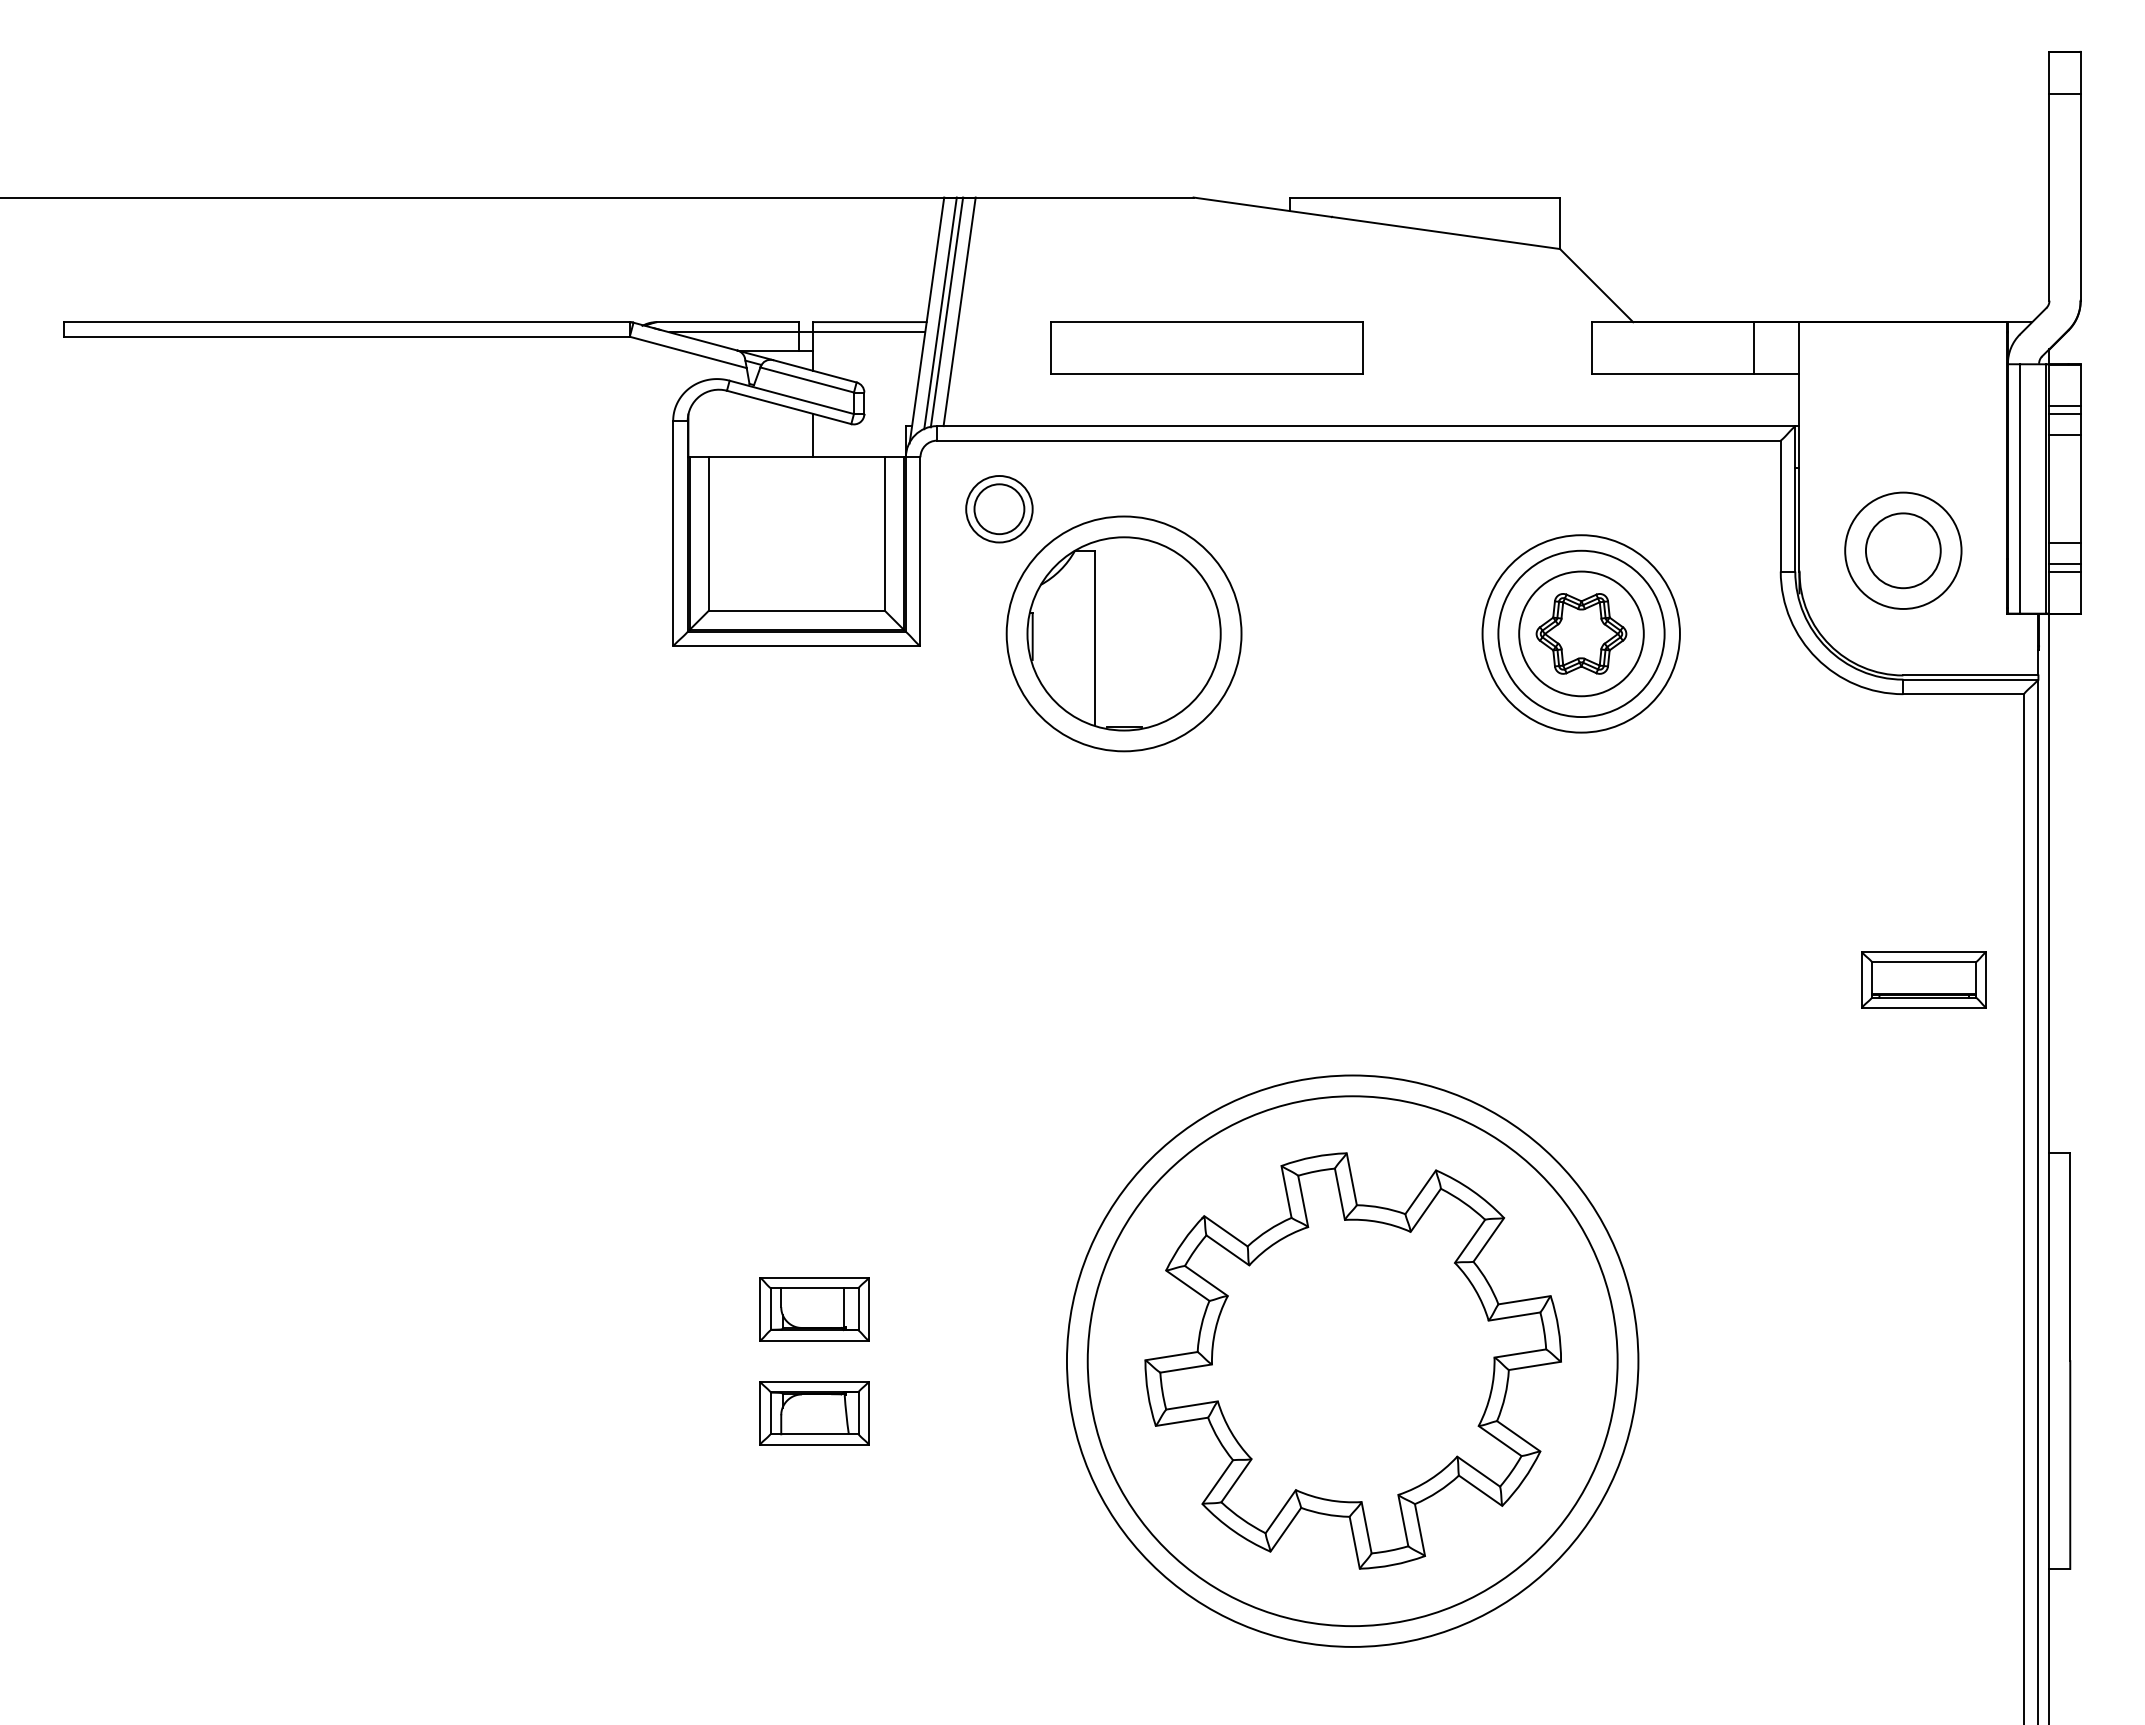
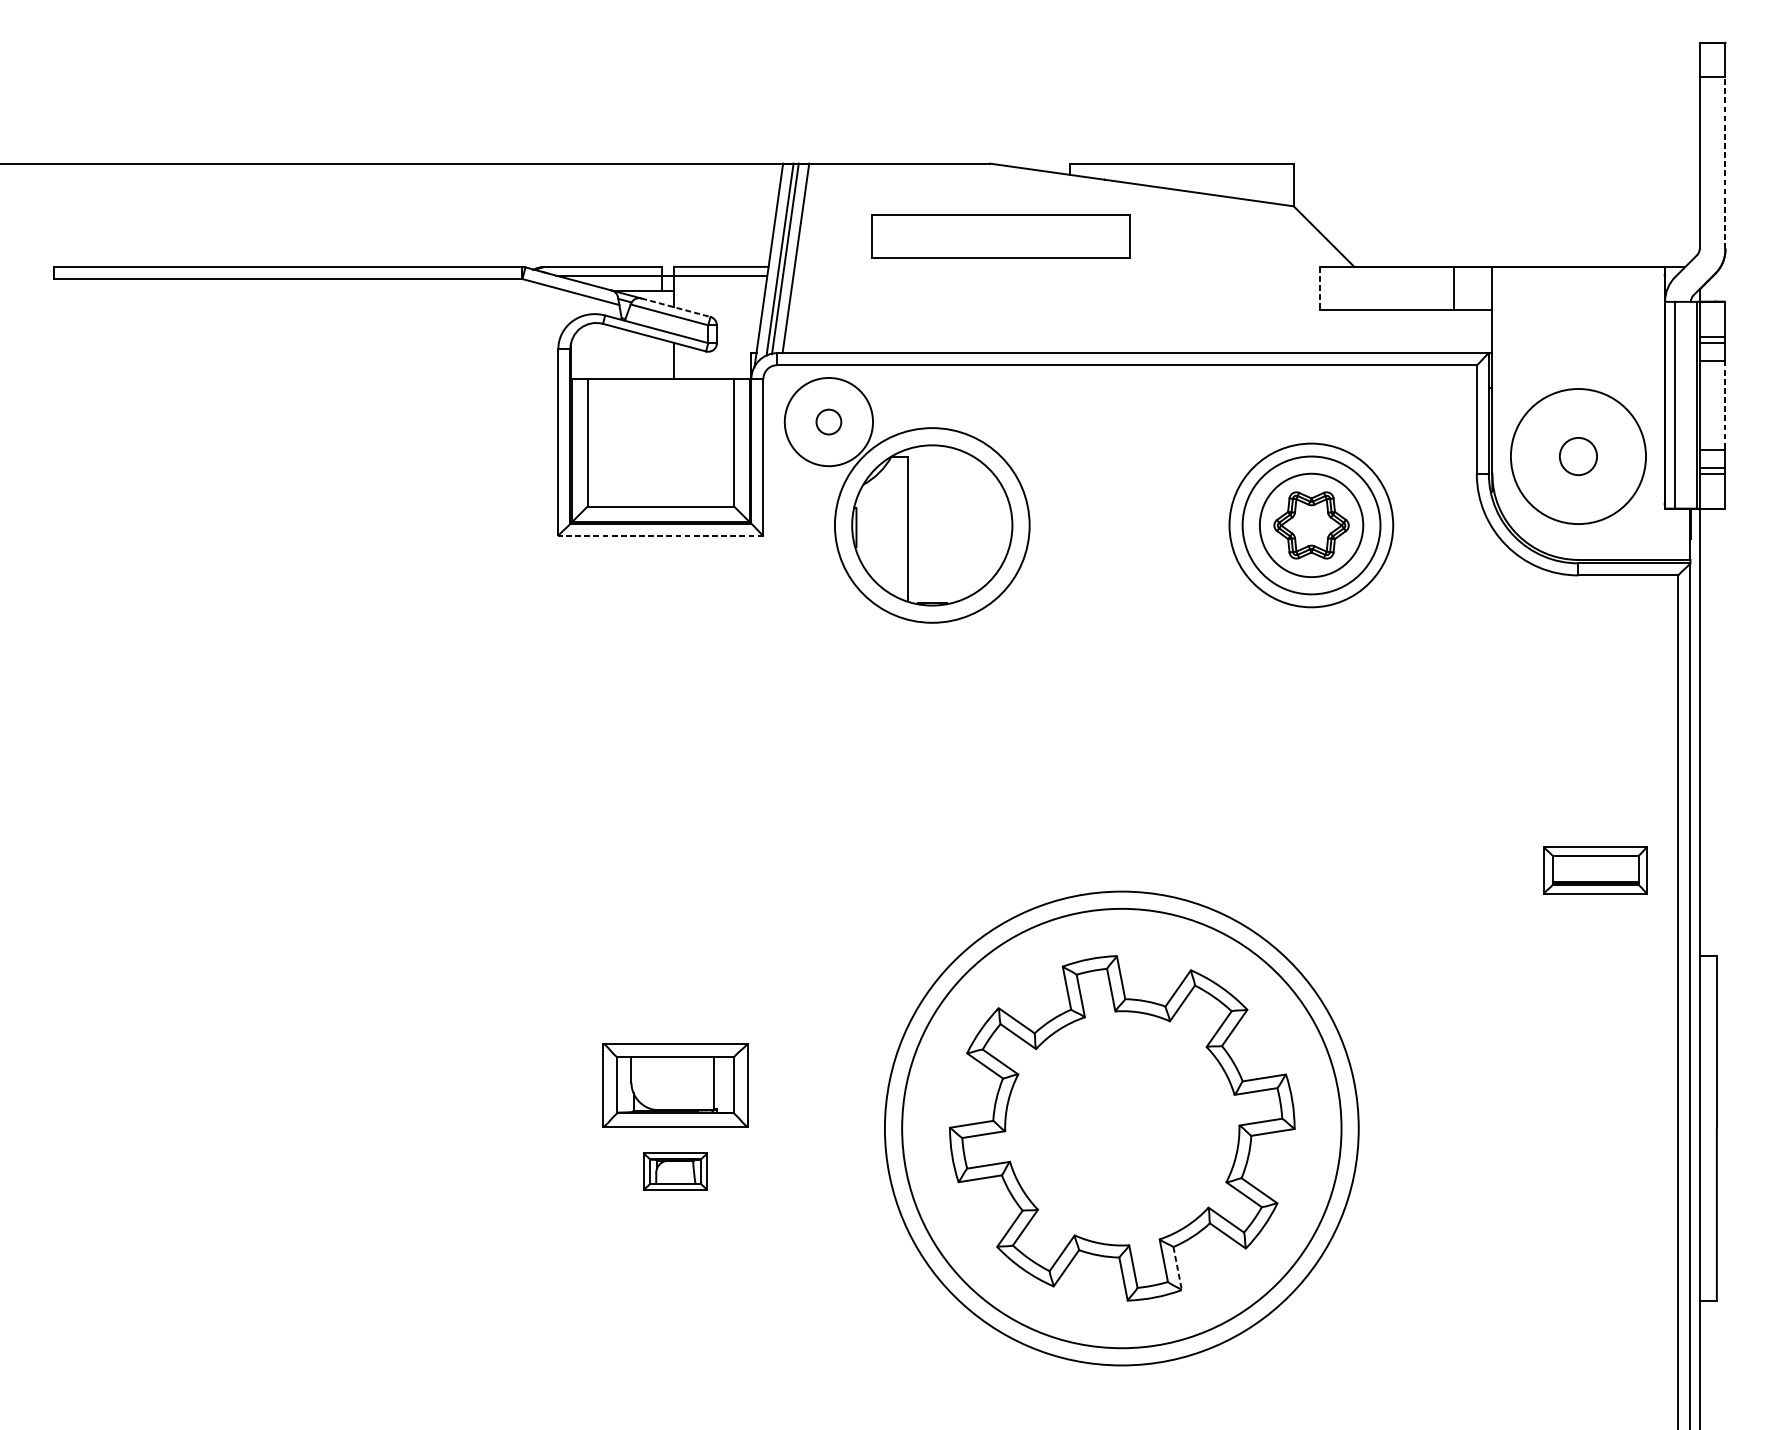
line: (2080, 197) -> (1725, 163), solid -> dashed
part: (1206, 347) -> (1000, 235), moved
line: (1591, 348) -> (1319, 288), solid -> dashed
line: (815, 371) -> (676, 307), solid -> dashed
line: (2080, 489) -> (1725, 405), solid -> dashed
circle: (999, 509) -> (828, 422), size x0.6
circle: (999, 509) -> (828, 422), size x1.6
circle: (1902, 550) -> (1577, 456), size x0.6
circle: (1903, 550) -> (1578, 456), size x1.4
line: (796, 646) -> (660, 535), solid -> dashed
part: (1923, 979) -> (1595, 870), moved
part: (814, 1309) -> (675, 1085), size x1.6
part: (814, 1413) -> (675, 1171), size x0.7
line: (1420, 1530) -> (1178, 1268), solid -> dashed

